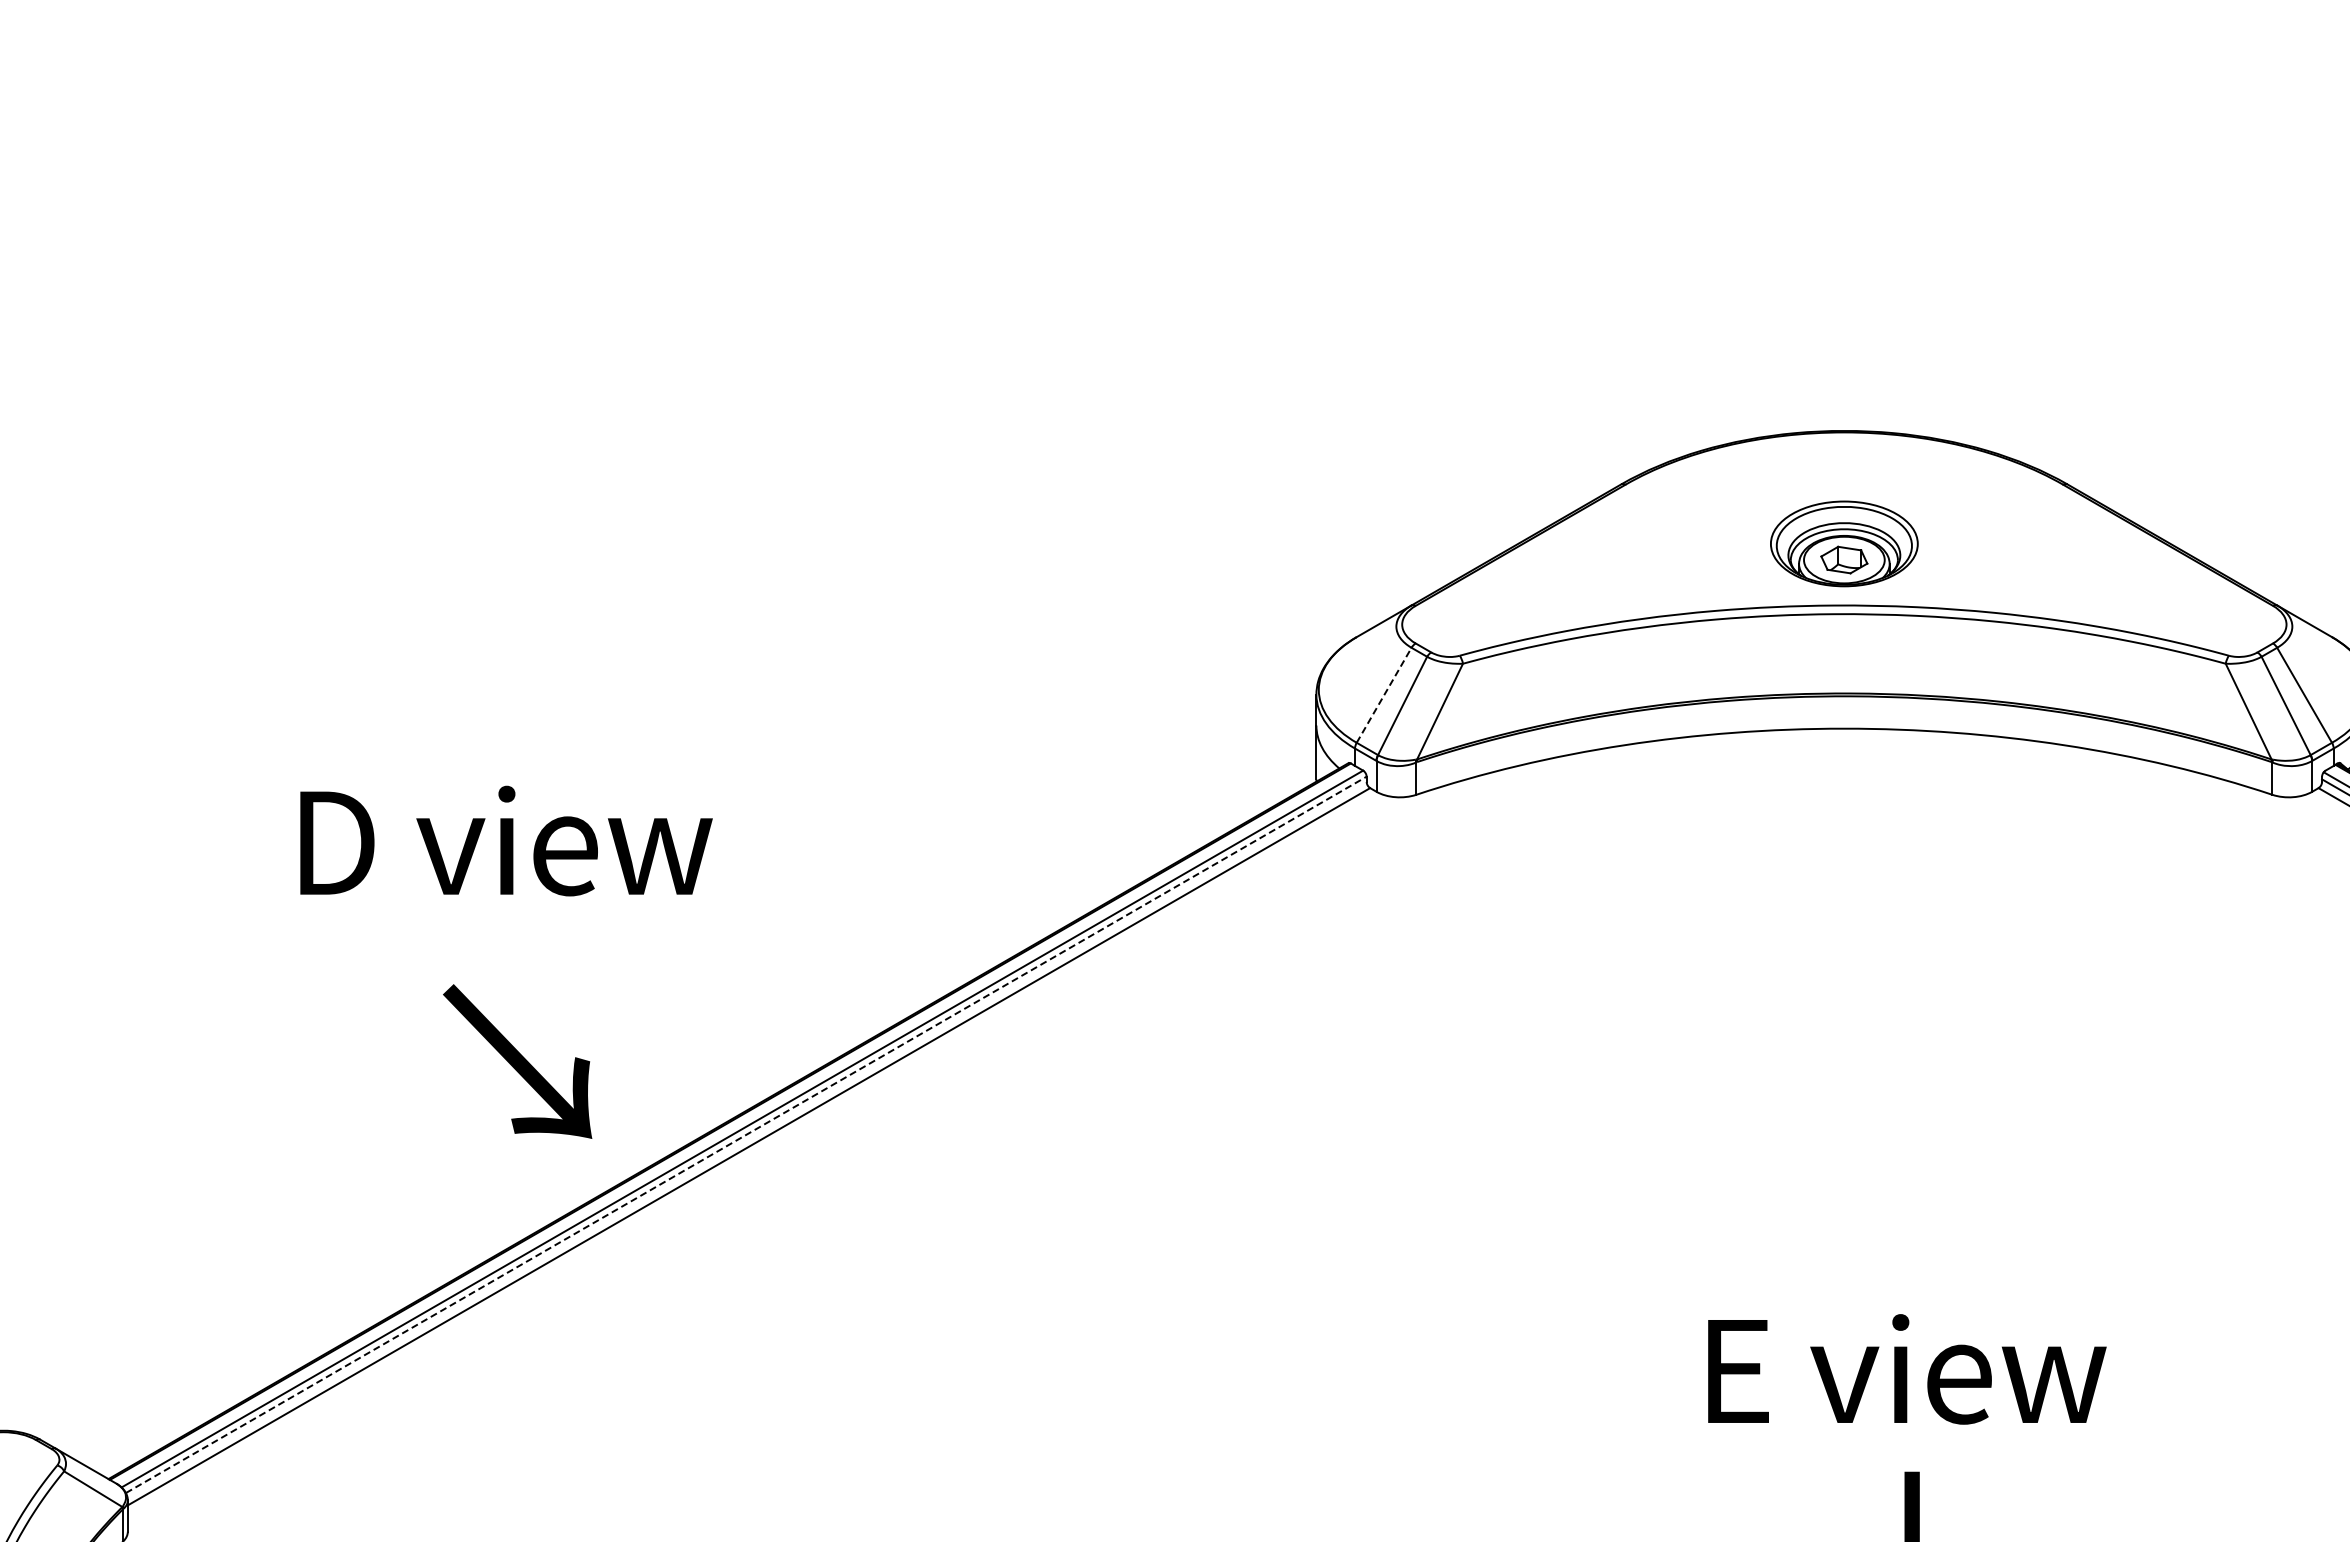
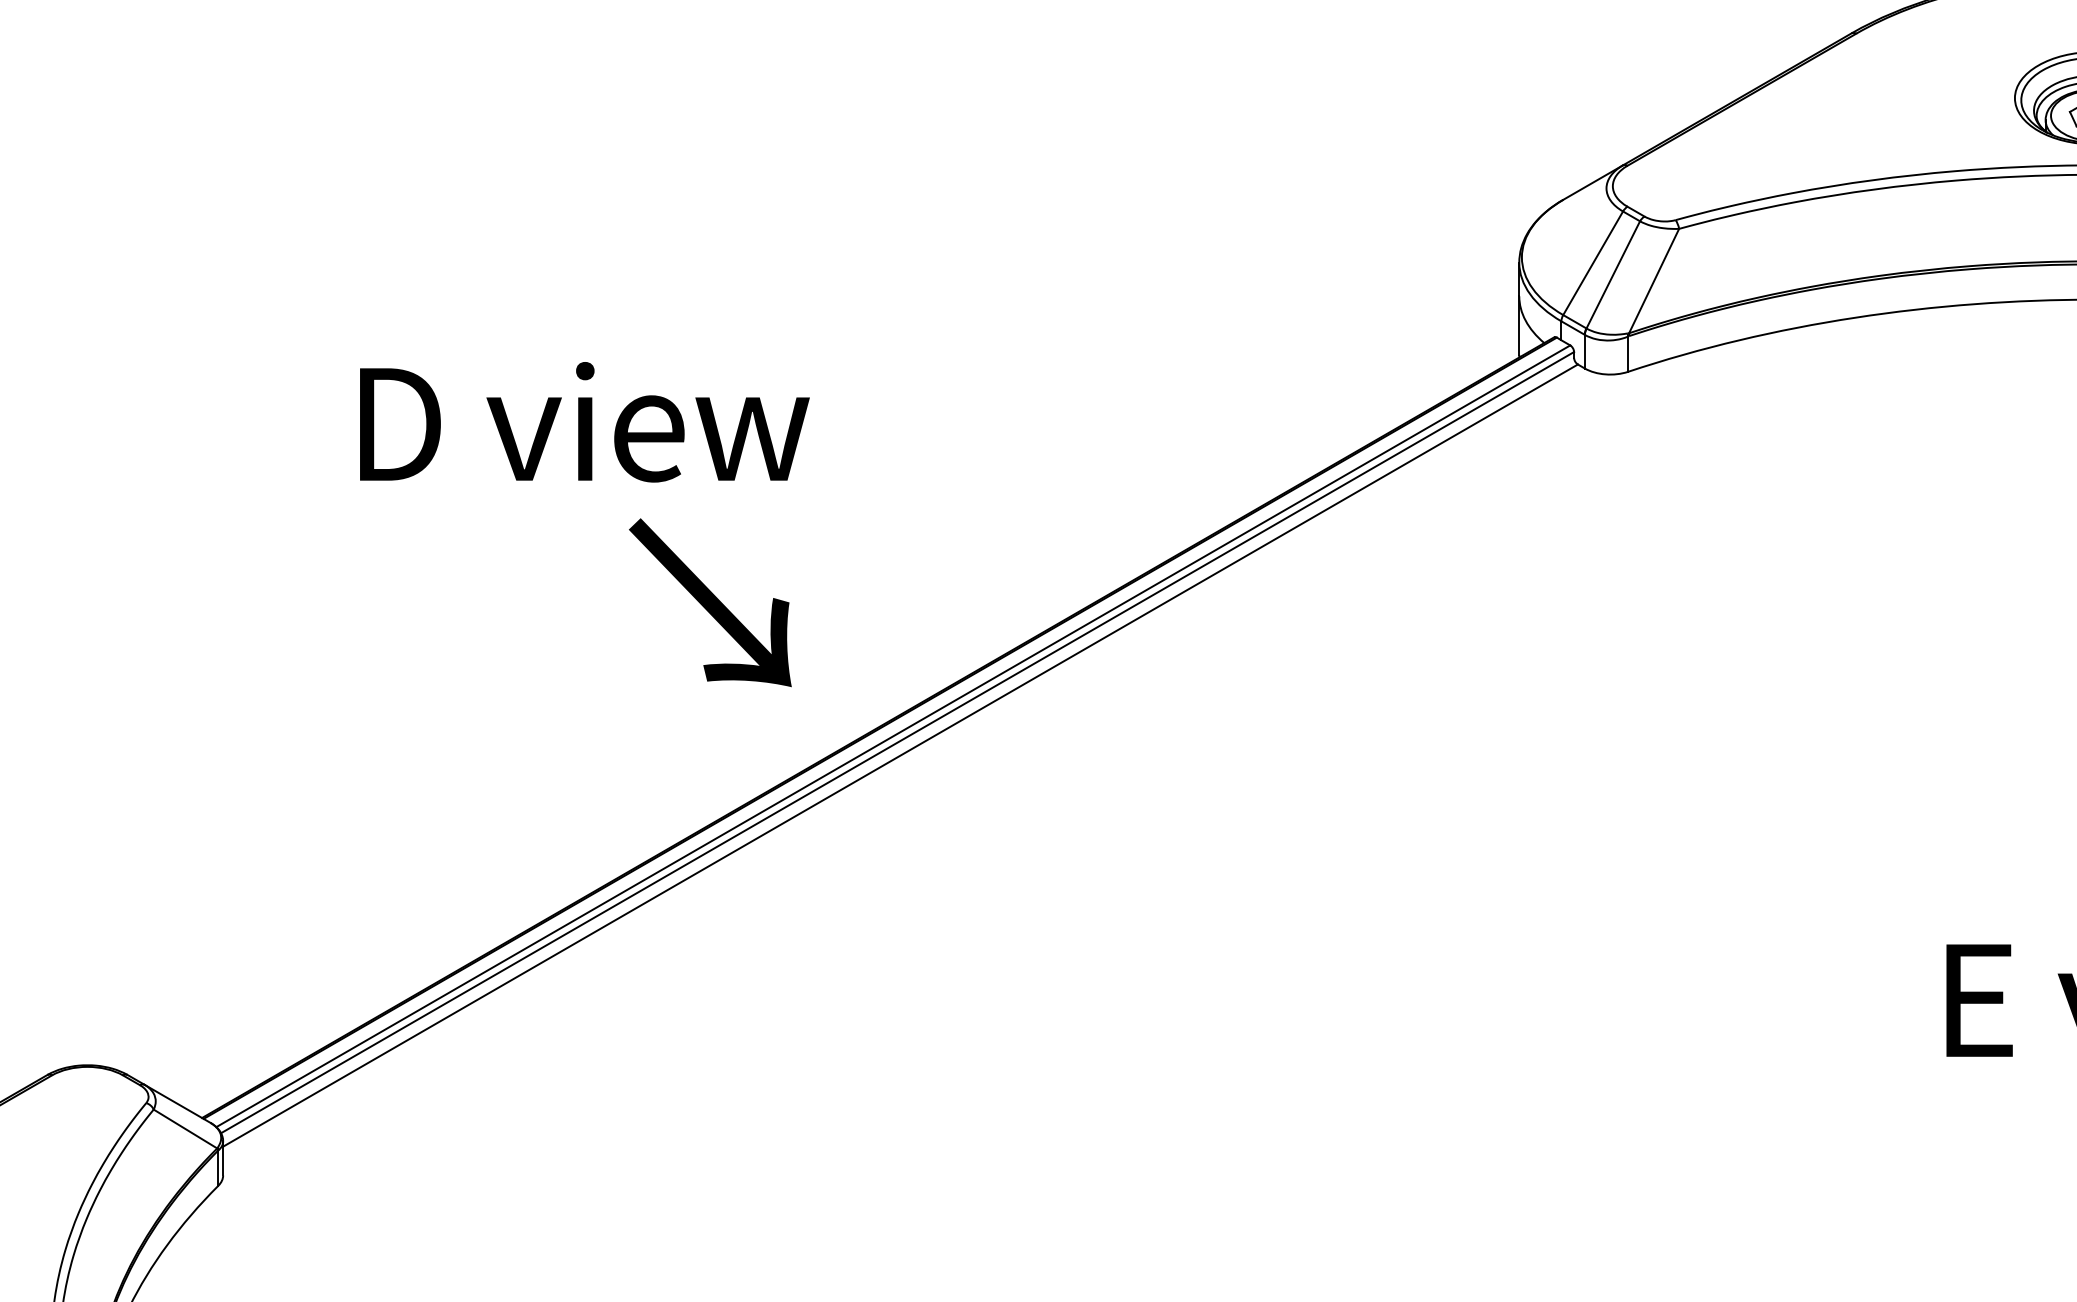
line: (1384, 695) -> (1593, 263), dashed -> solid
text: (506, 840) -> (584, 421), moved
text: (517, 1061) -> (710, 602), moved
line: (746, 1134) -> (897, 742), dashed -> solid

